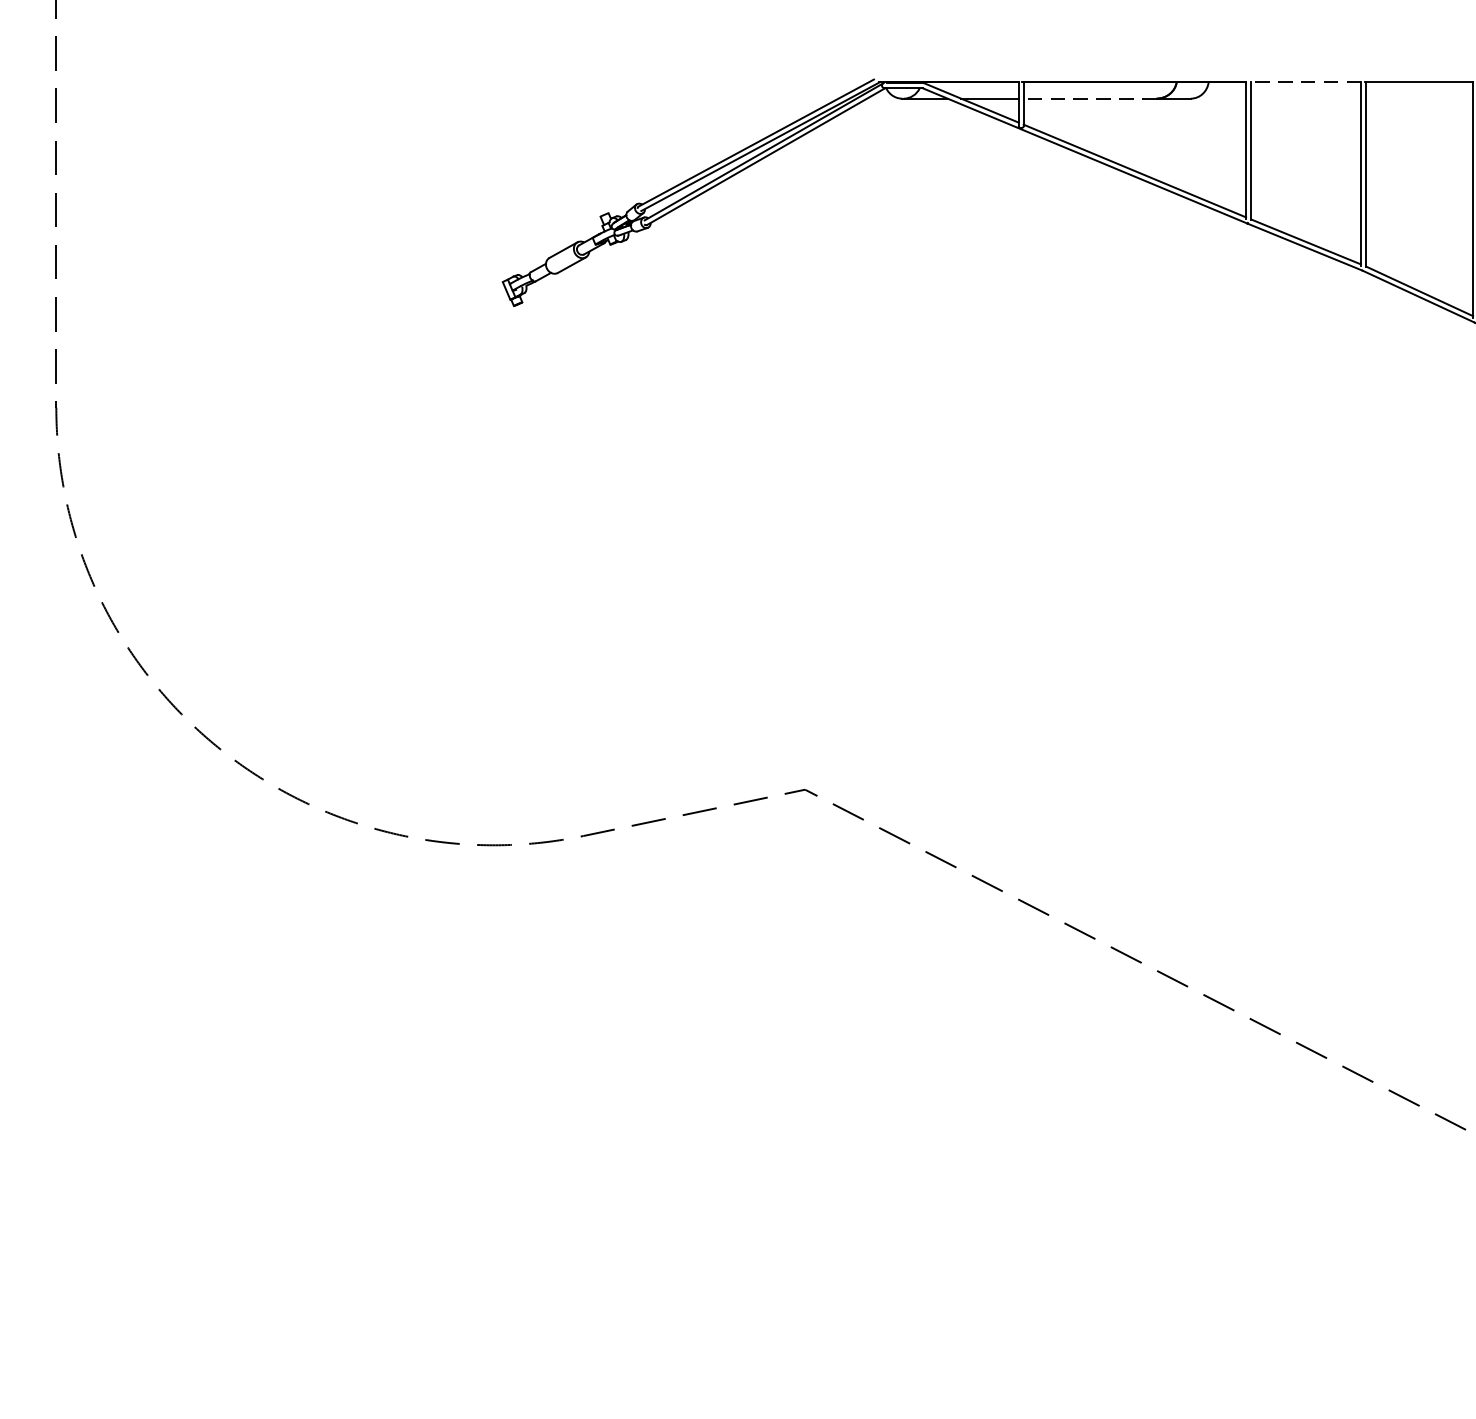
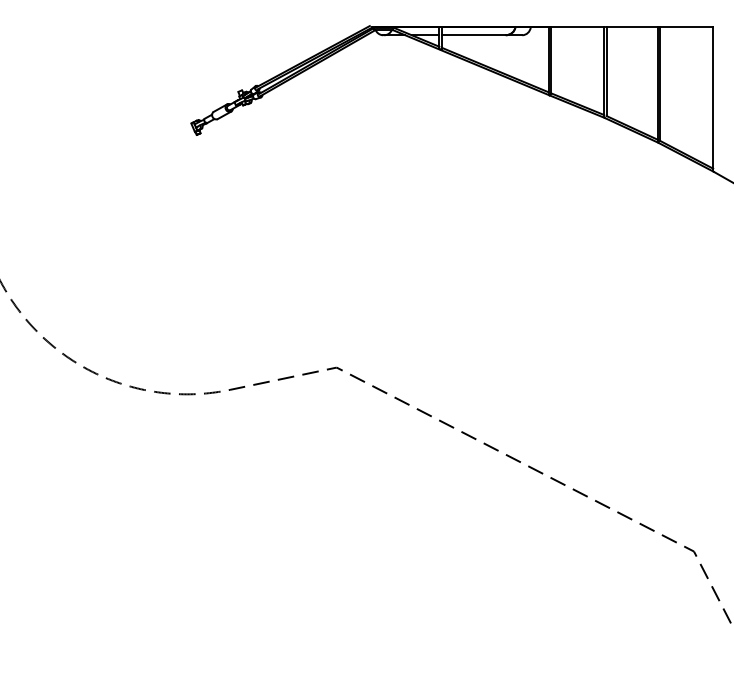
line: (1305, 82) -> (577, 27), dashed -> solid
line: (1089, 99) -> (473, 35), dashed -> solid

